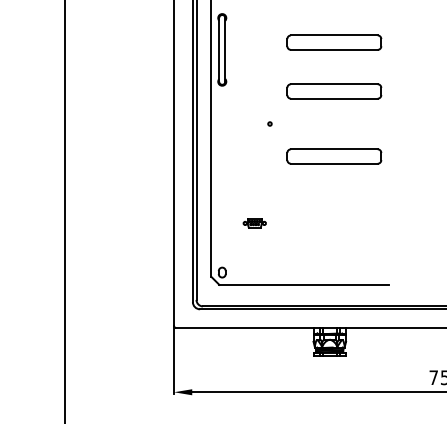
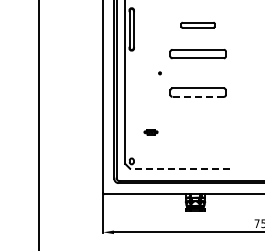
part: (333, 43) -> (197, 25), size x0.6
line: (334, 163) -> (198, 96), solid -> dashed
line: (302, 284) -> (179, 168), solid -> dashed

